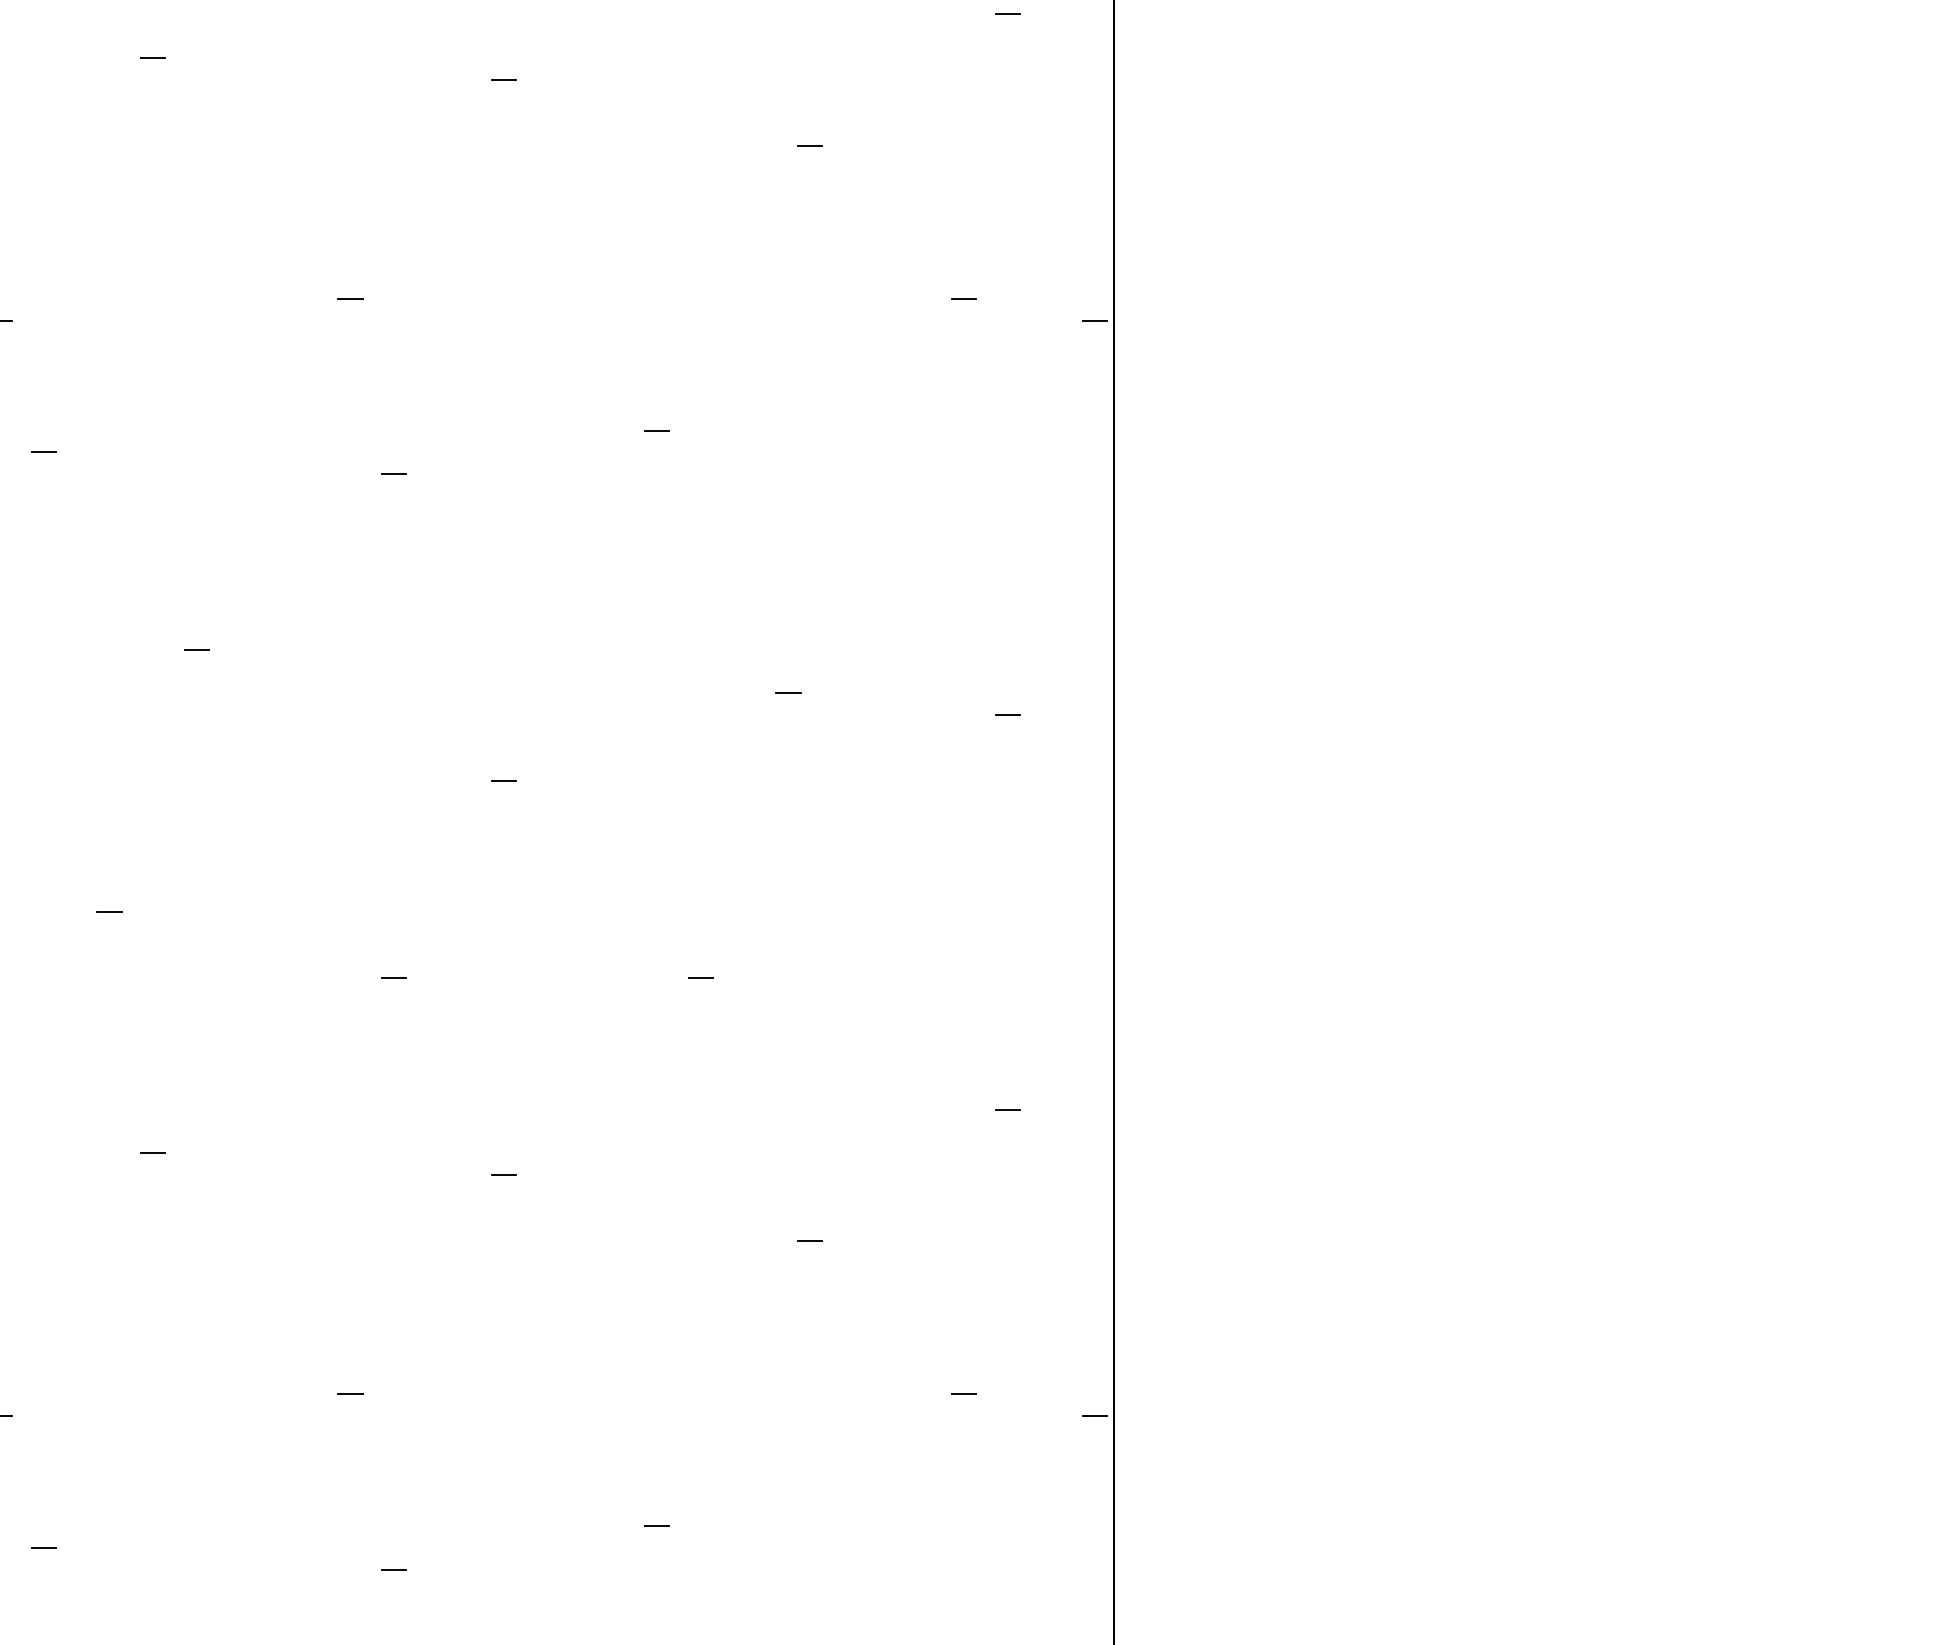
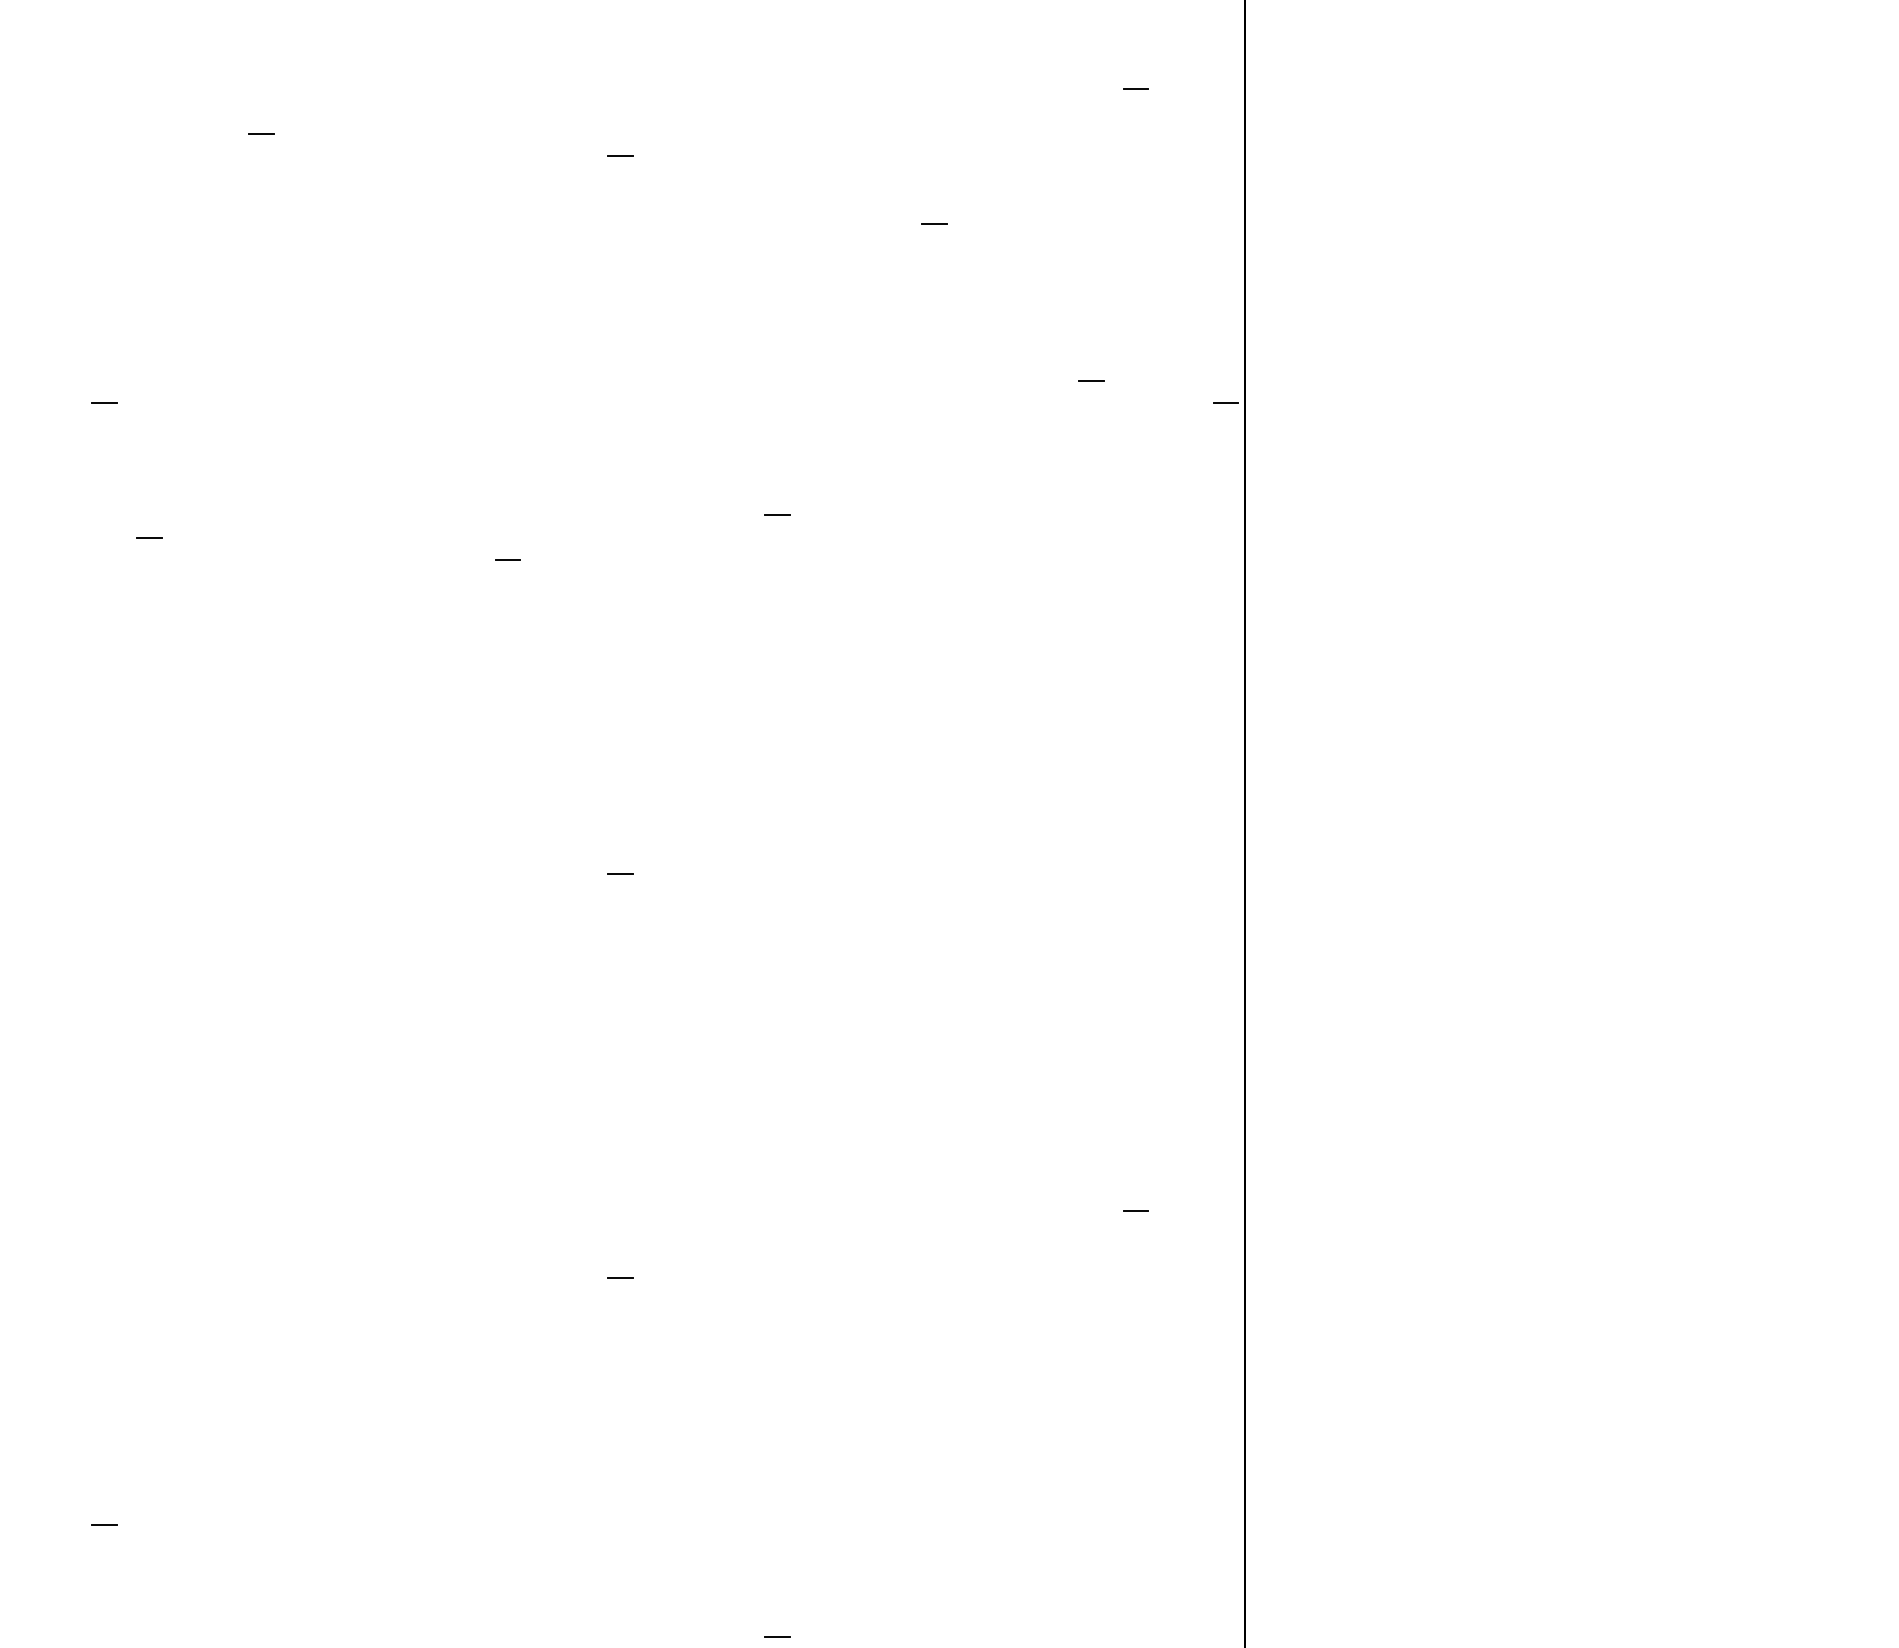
line: (350, 299) -> (463, 381), removed
line: (197, 649) -> (306, 739), removed
line: (788, 693) -> (911, 784), removed
line: (1007, 715) -> (1136, 807), removed
line: (109, 912) -> (216, 1008), removed
line: (700, 977) -> (821, 1075), removed
line: (394, 978) -> (508, 1076), removed
line: (153, 1153) -> (261, 1255), removed
line: (810, 1241) -> (934, 1345), removed
line: (350, 1394) -> (463, 1502), removed
line: (963, 1394) -> (1091, 1502), removed
line: (1095, 1416) -> (1226, 1524), removed

